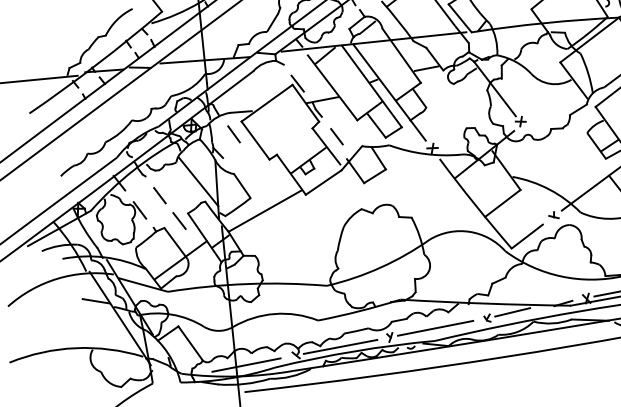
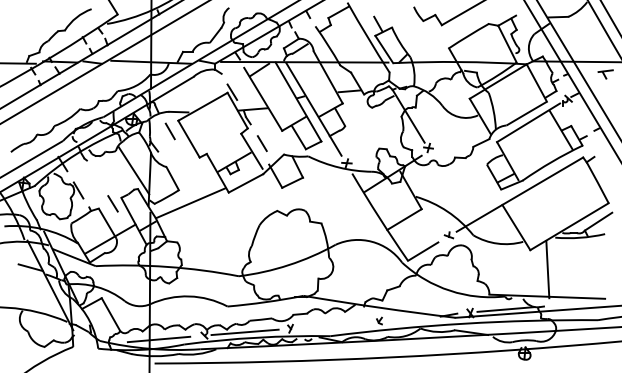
line: (159, 194) -> (97, 178), removed
line: (512, 312) -> (402, 318), removed
line: (434, 327) -> (331, 324), removed

